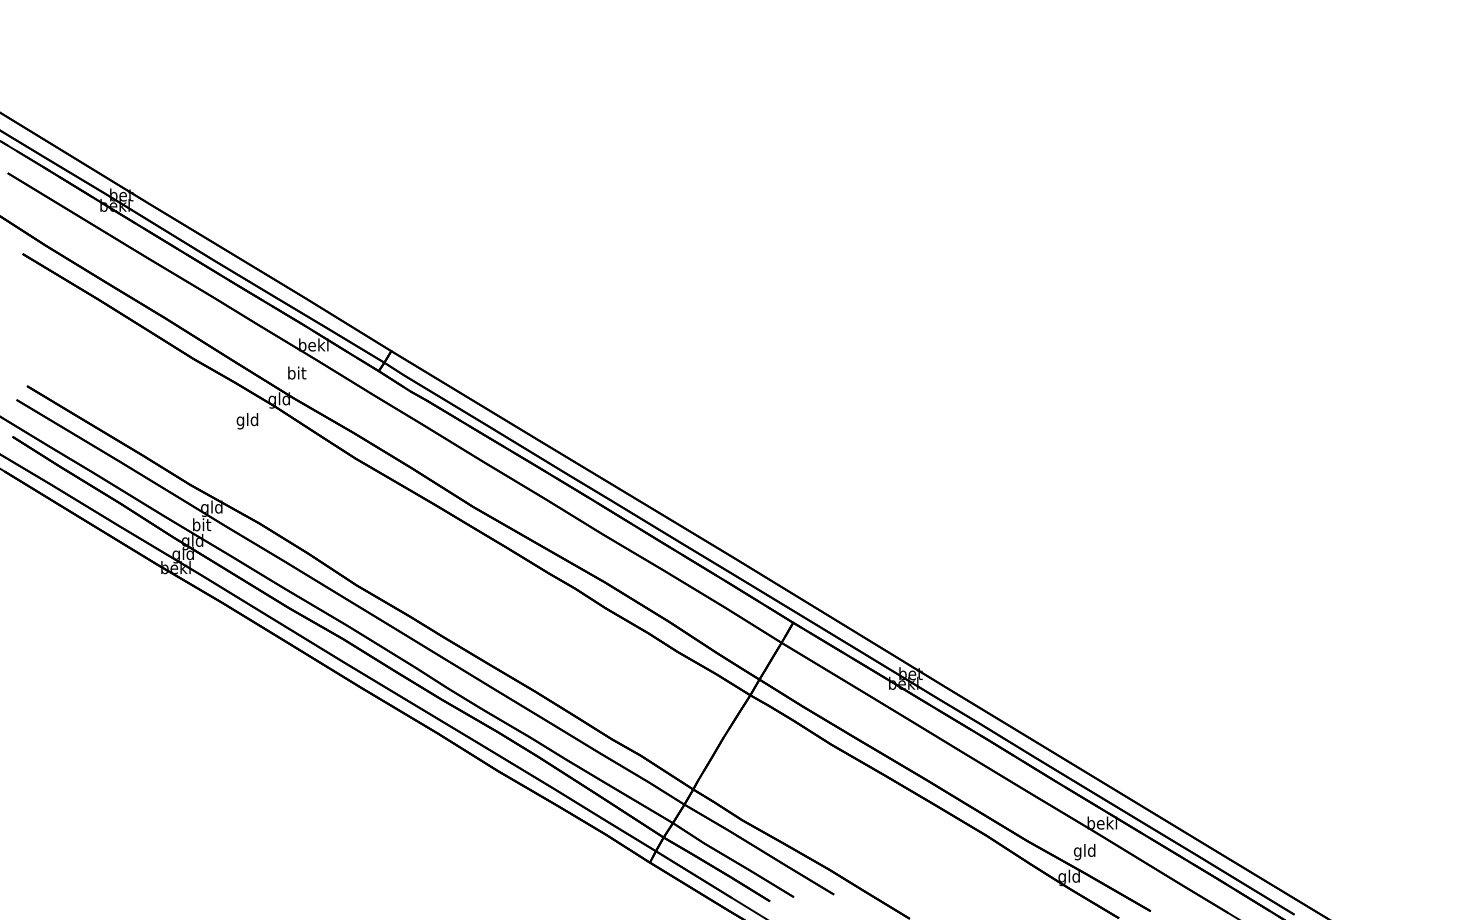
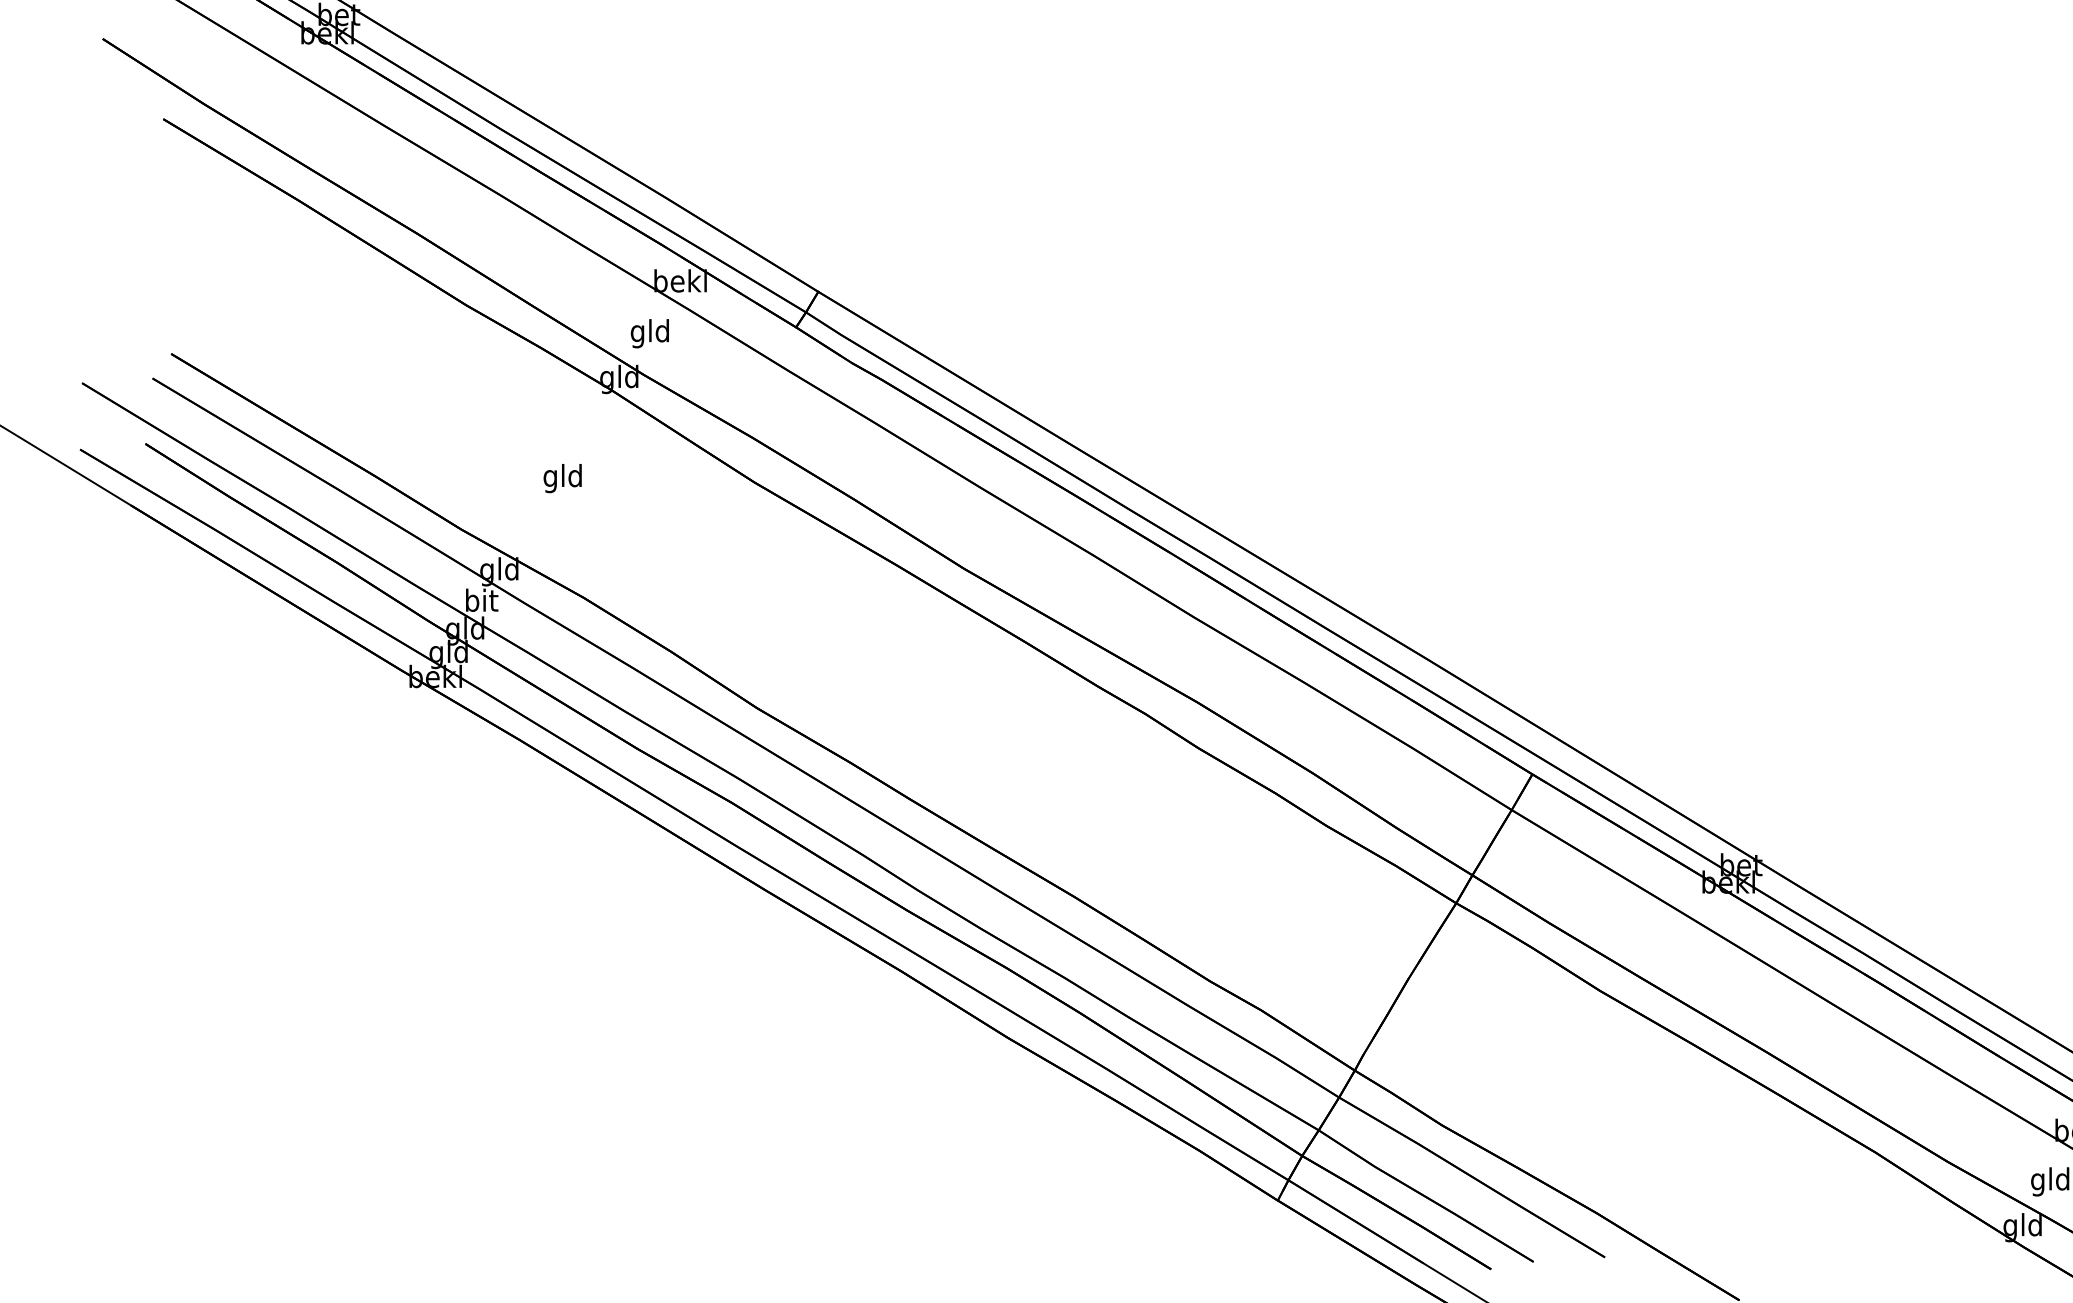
text: (296, 374) -> (649, 333), bit -> gld
text: (247, 421) -> (562, 478), moved

